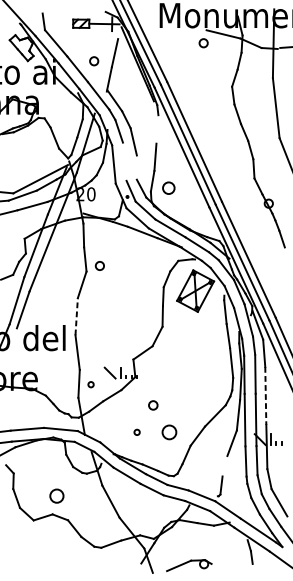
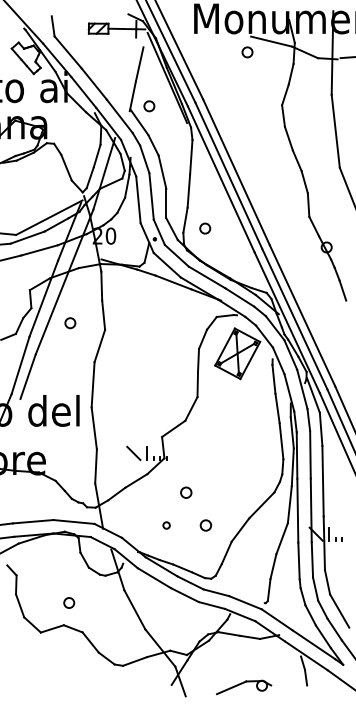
circle: (94, 61) -> (149, 106), moved
line: (157, 128) -> (191, 156), added
line: (124, 161) -> (151, 196), added
line: (137, 167) -> (166, 203), added
circle: (169, 188) -> (205, 228), size x0.71
circle: (100, 266) -> (70, 323), moved
line: (76, 316) -> (93, 384), dashed -> solid
circle: (90, 384) -> (110, 467), removed
line: (266, 396) -> (323, 481), dashed -> solid
circle: (169, 432) -> (205, 525), size x0.62
line: (225, 466) -> (273, 566), added
circle: (57, 495) -> (69, 602), size x0.62
part: (189, 565) -> (244, 687), moved

